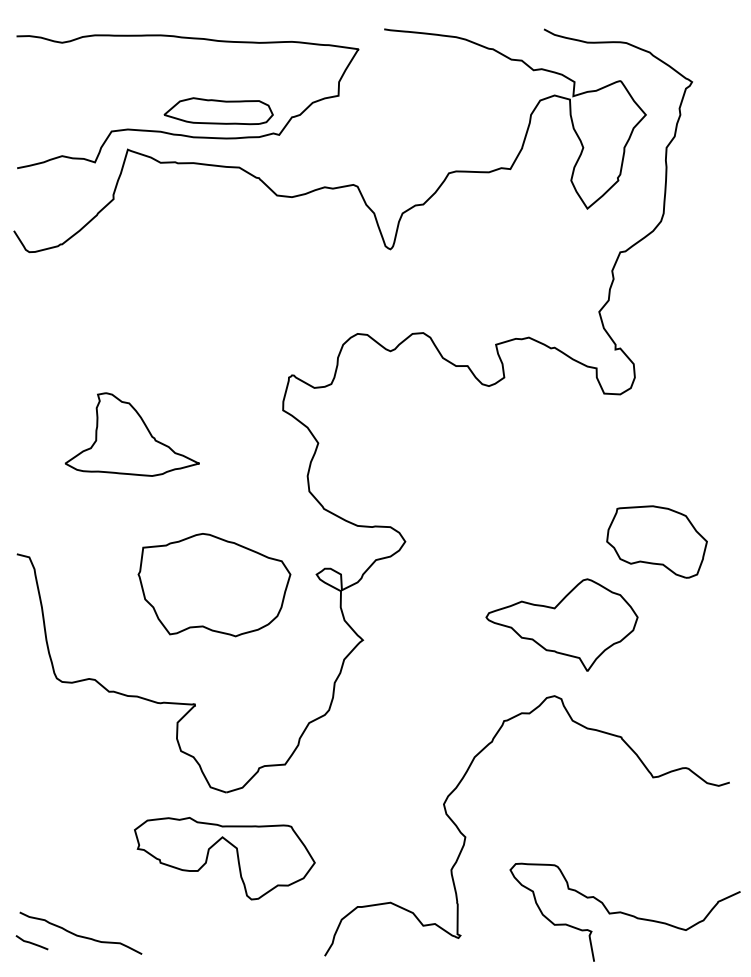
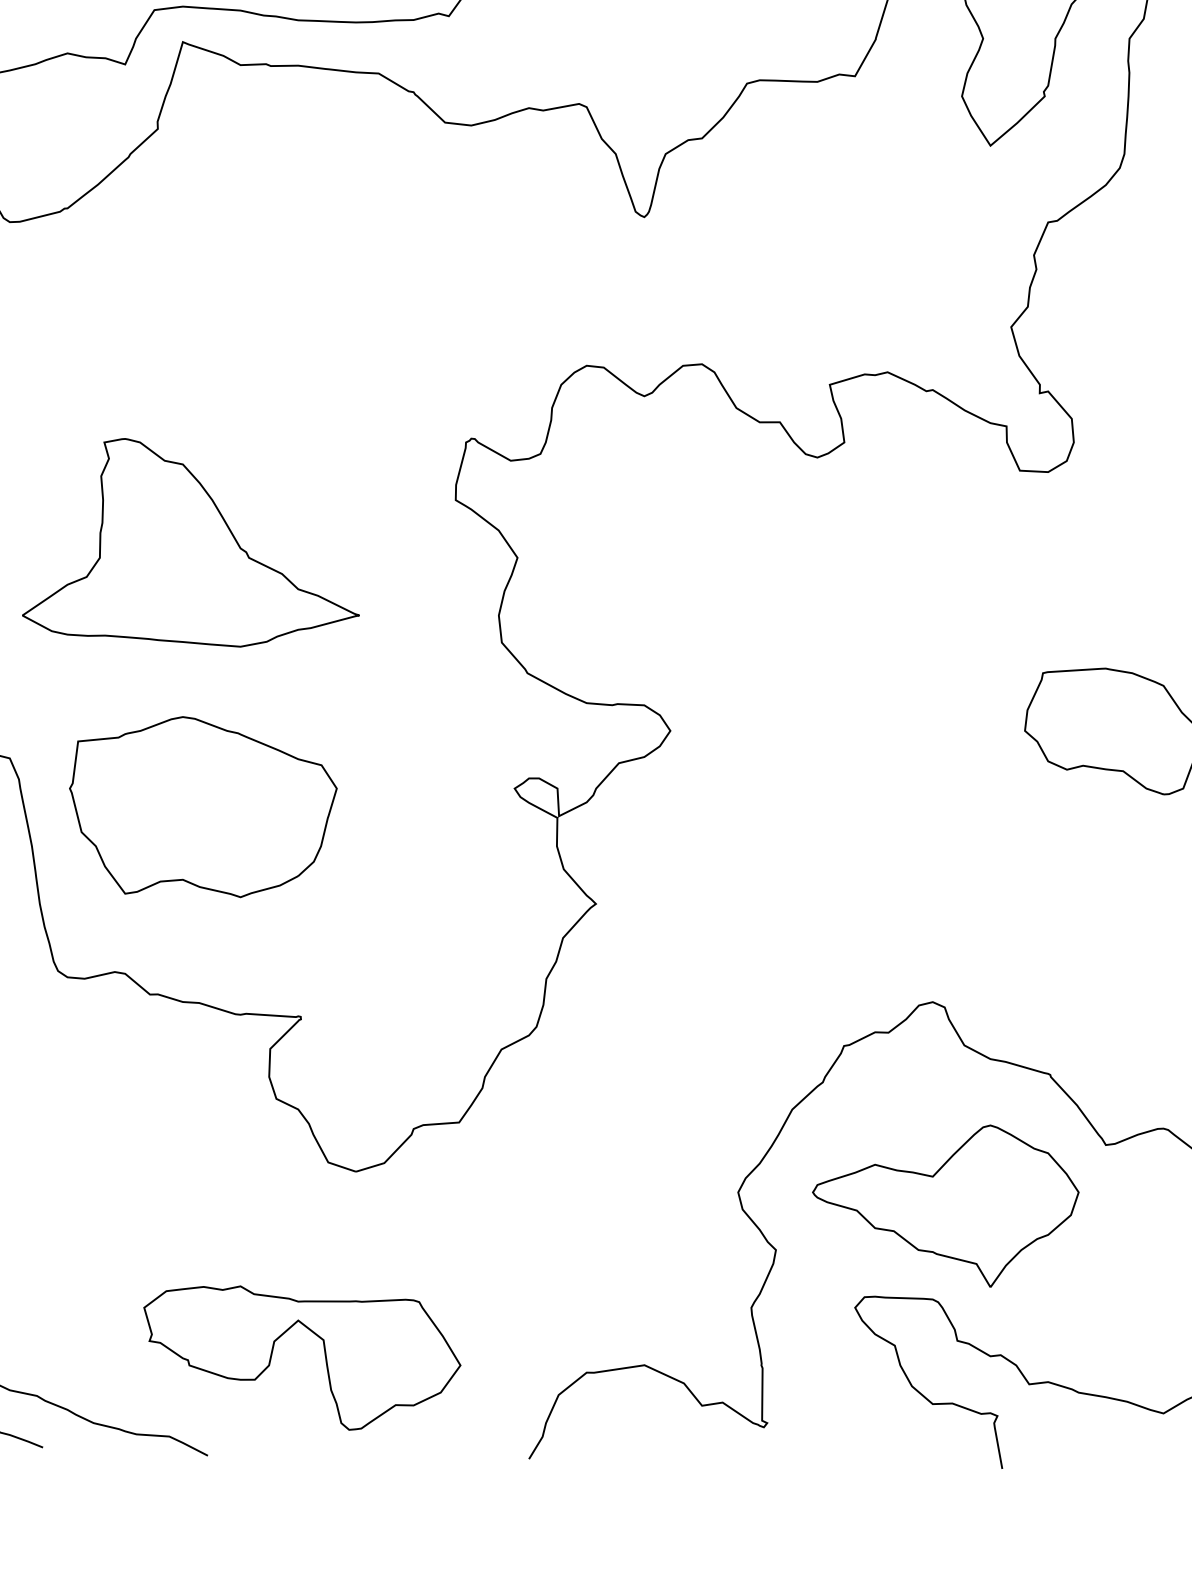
part: (132, 434) -> (191, 542), size x1.43
part: (214, 585) -> (203, 807), moved
part: (561, 624) -> (944, 1204), moved
part: (236, 854) -> (322, 1350), moved

